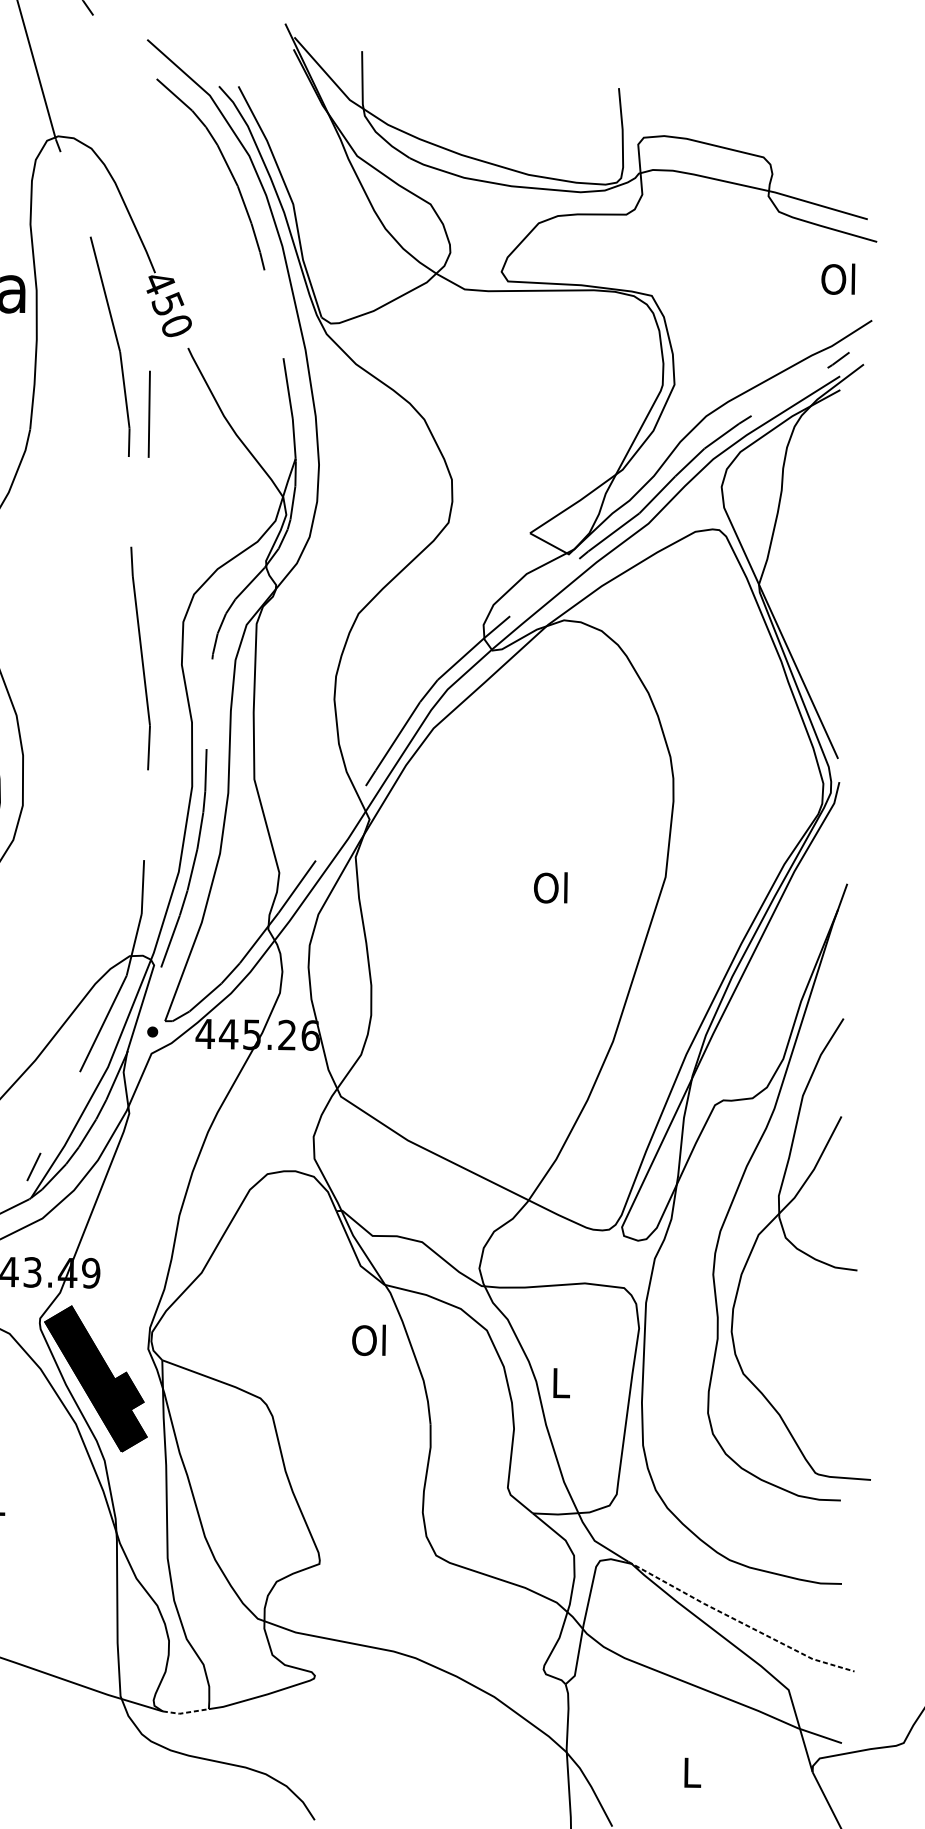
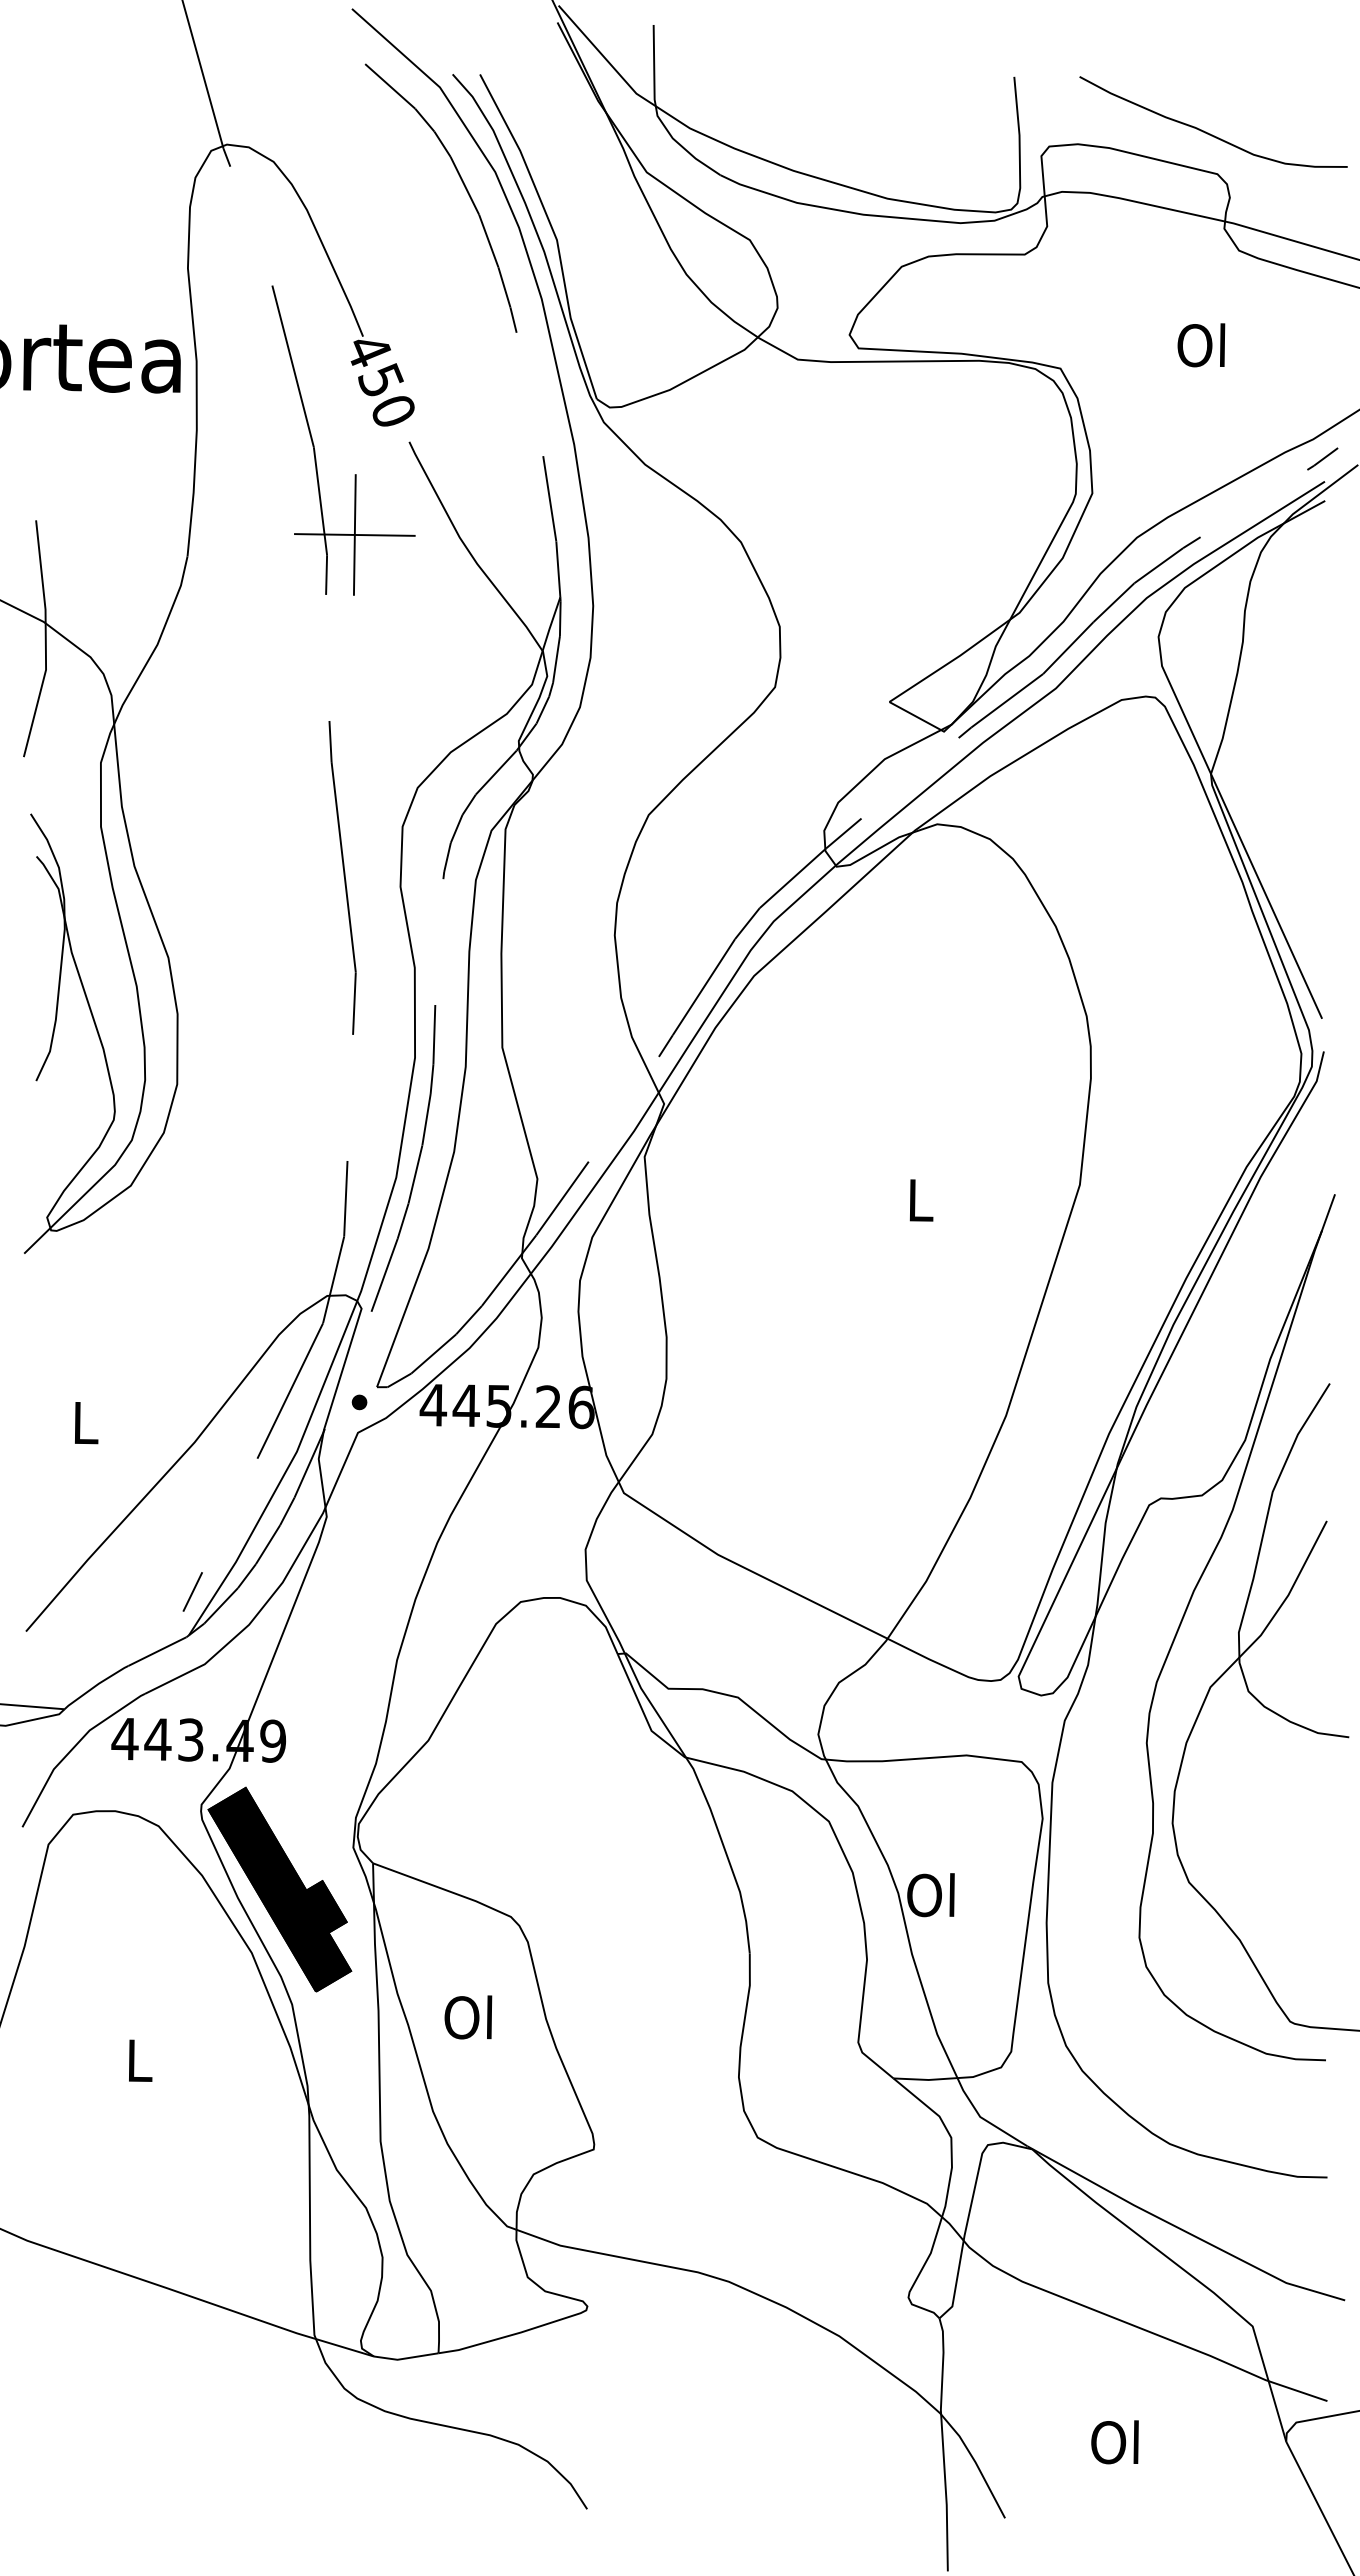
curve: (757, 127) -> (1208, 132), added
text: (838, 279) -> (1201, 345), moved
line: (149, 413) -> (354, 534), added
text: (550, 888) -> (918, 1200), Ol -> L
text: (369, 1340) -> (468, 2017), moved
text: (559, 1383) -> (930, 1895), L -> Ol
line: (739, 1621) -> (1183, 2230), dashed -> solid
line: (186, 1712) -> (406, 2358), dashed -> solid
text: (690, 1772) -> (1114, 2442), L -> Ol

